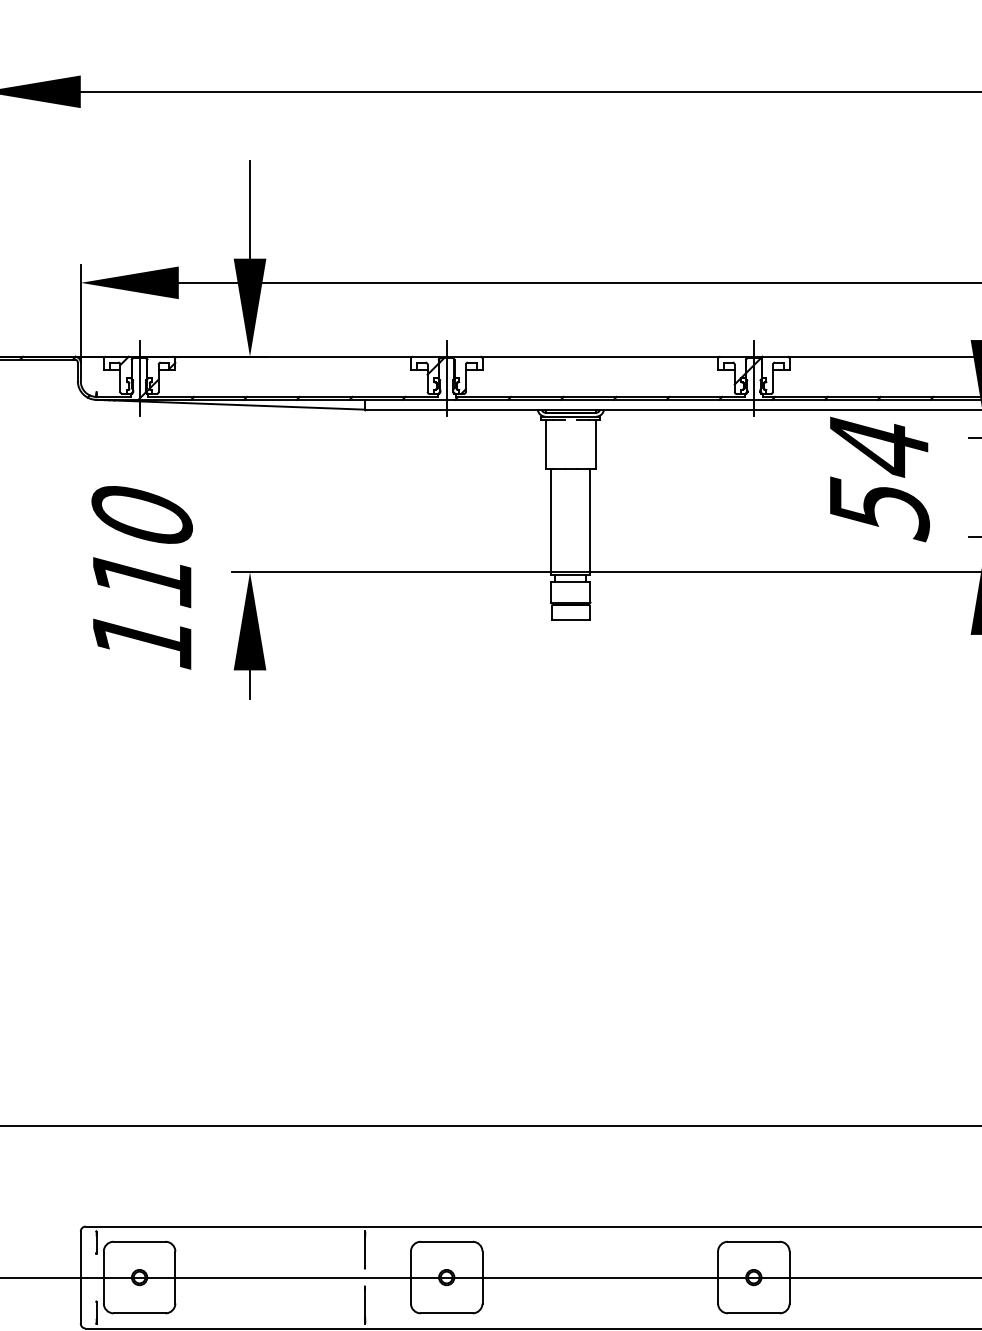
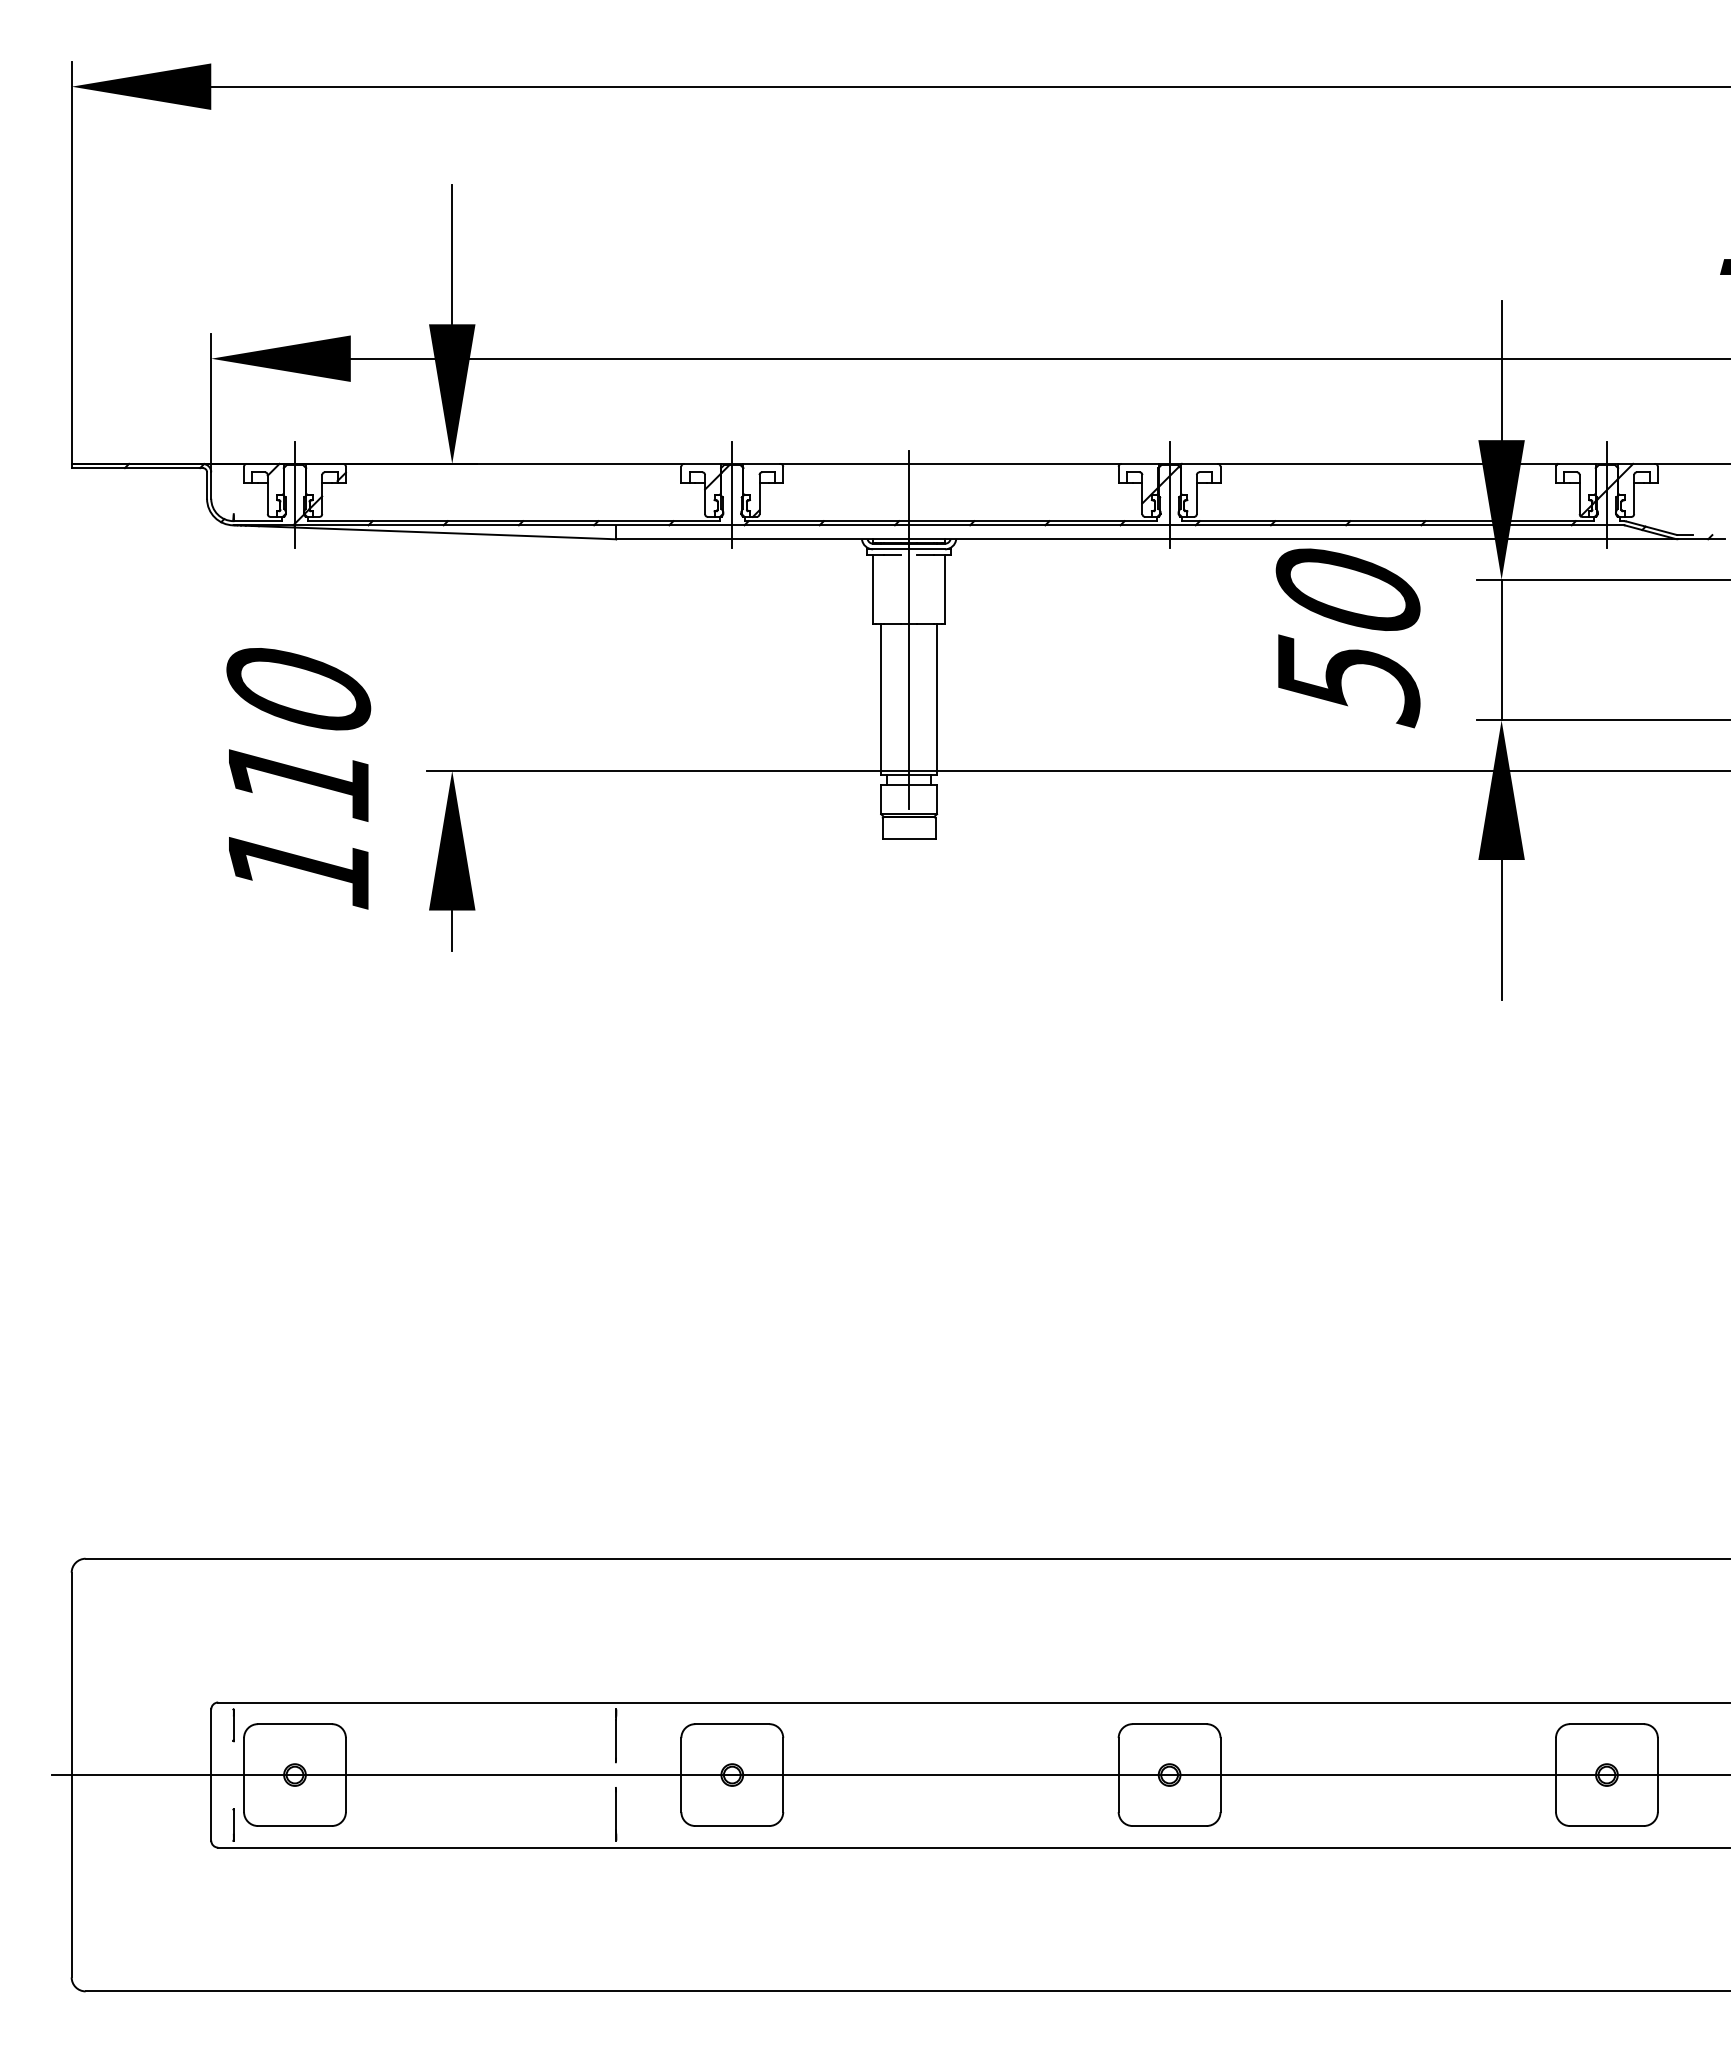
text: (878, 447) -> (1347, 592), 54 -> 50
line: (571, 473) -> (909, 629), added

